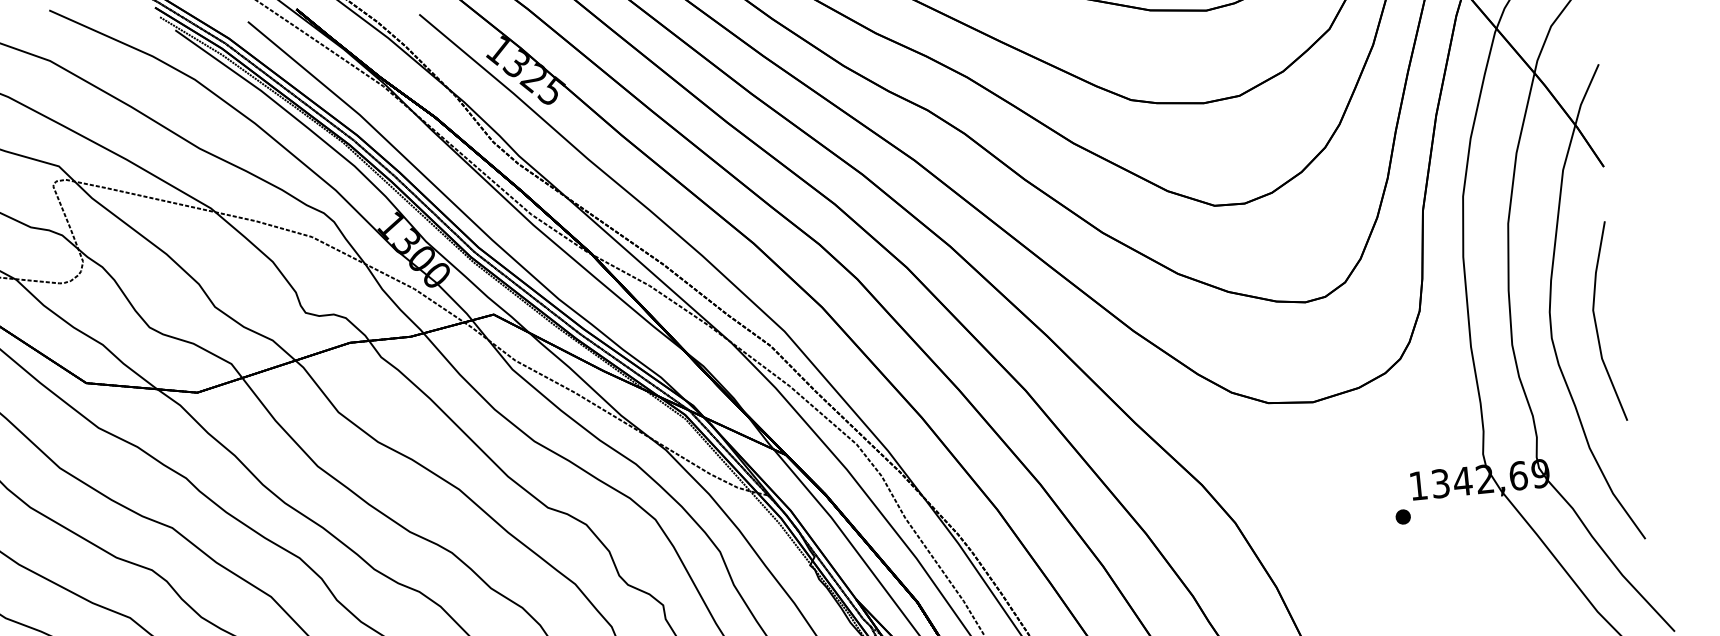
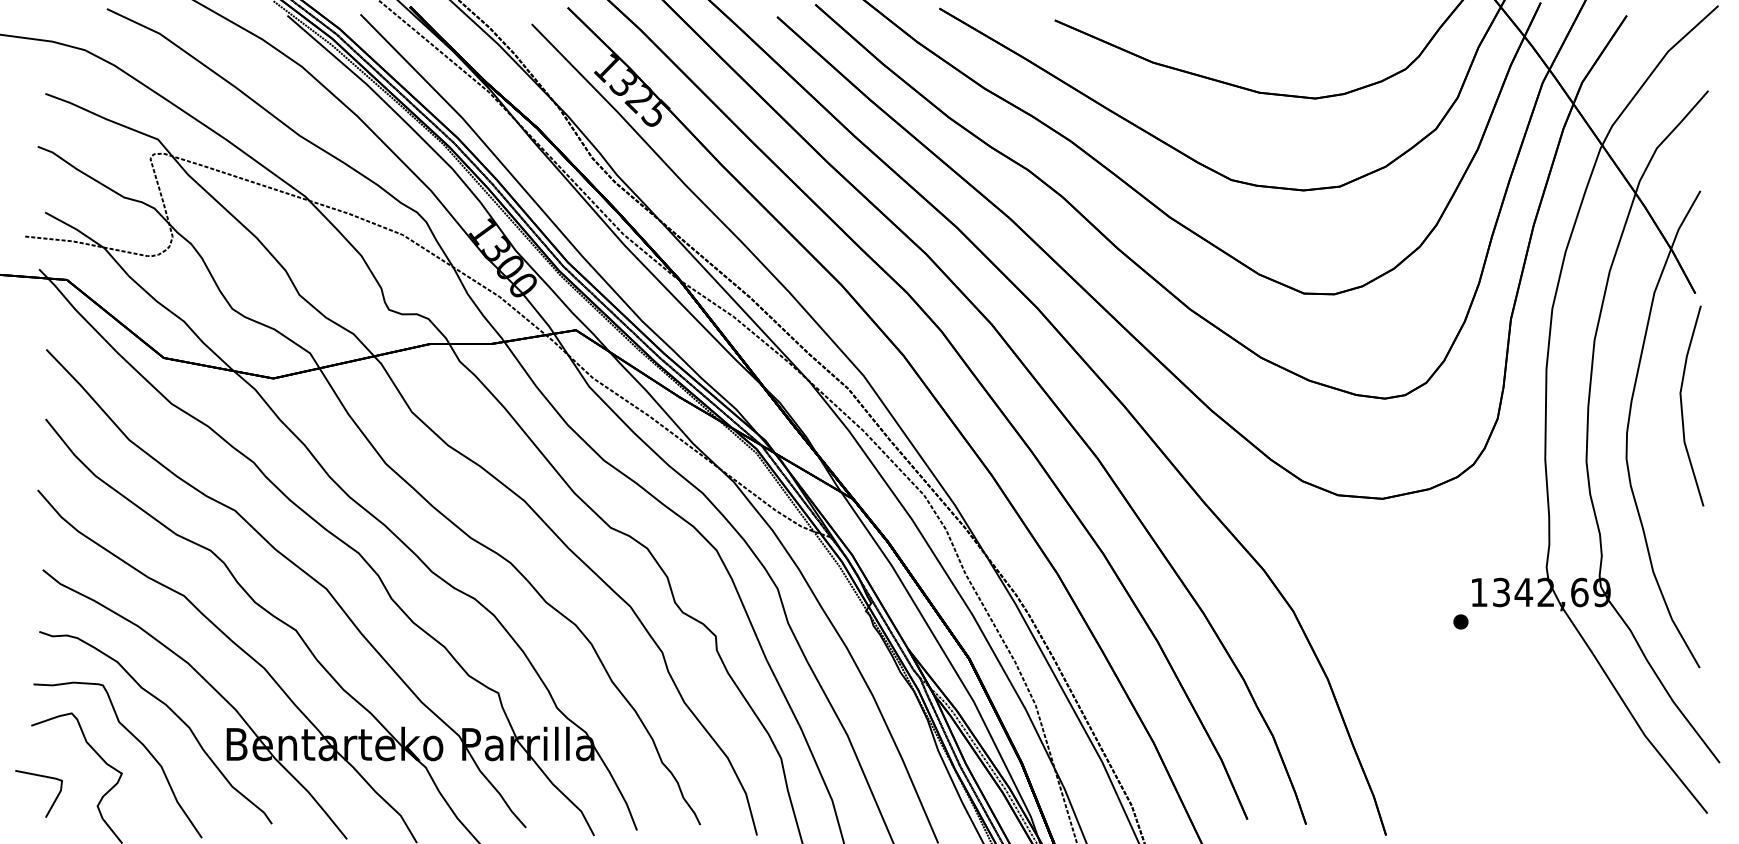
line: (1596, 322) -> (1682, 405), moved

